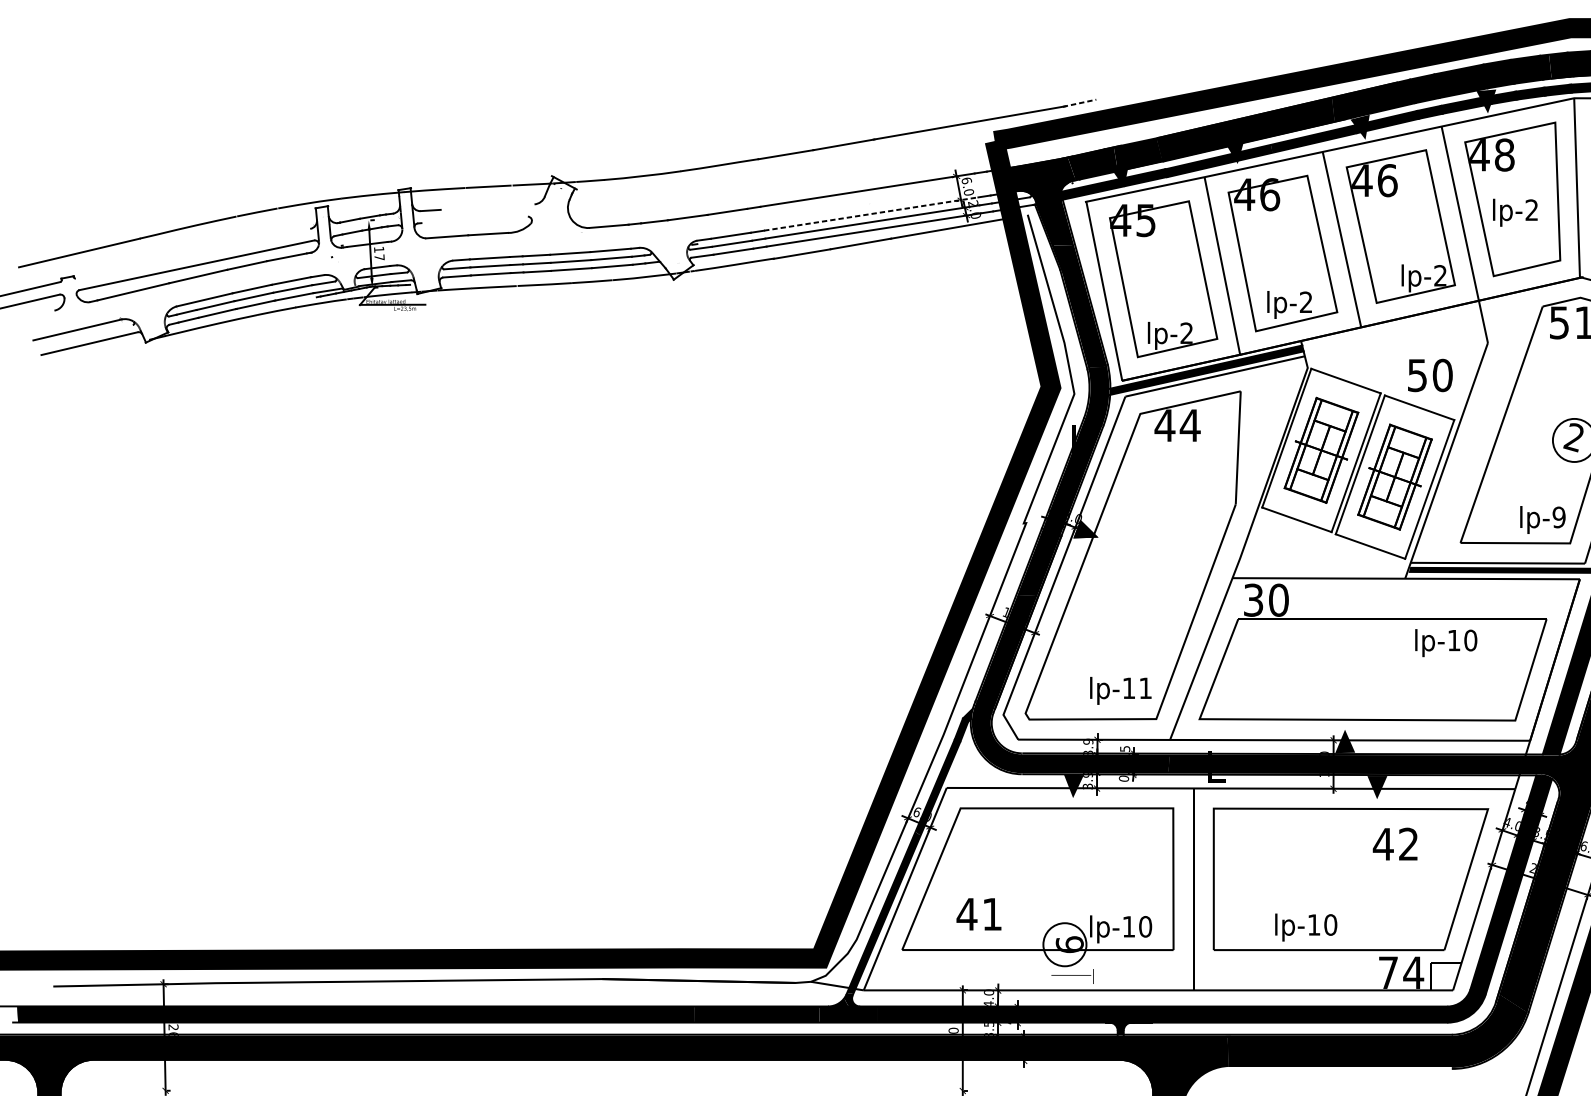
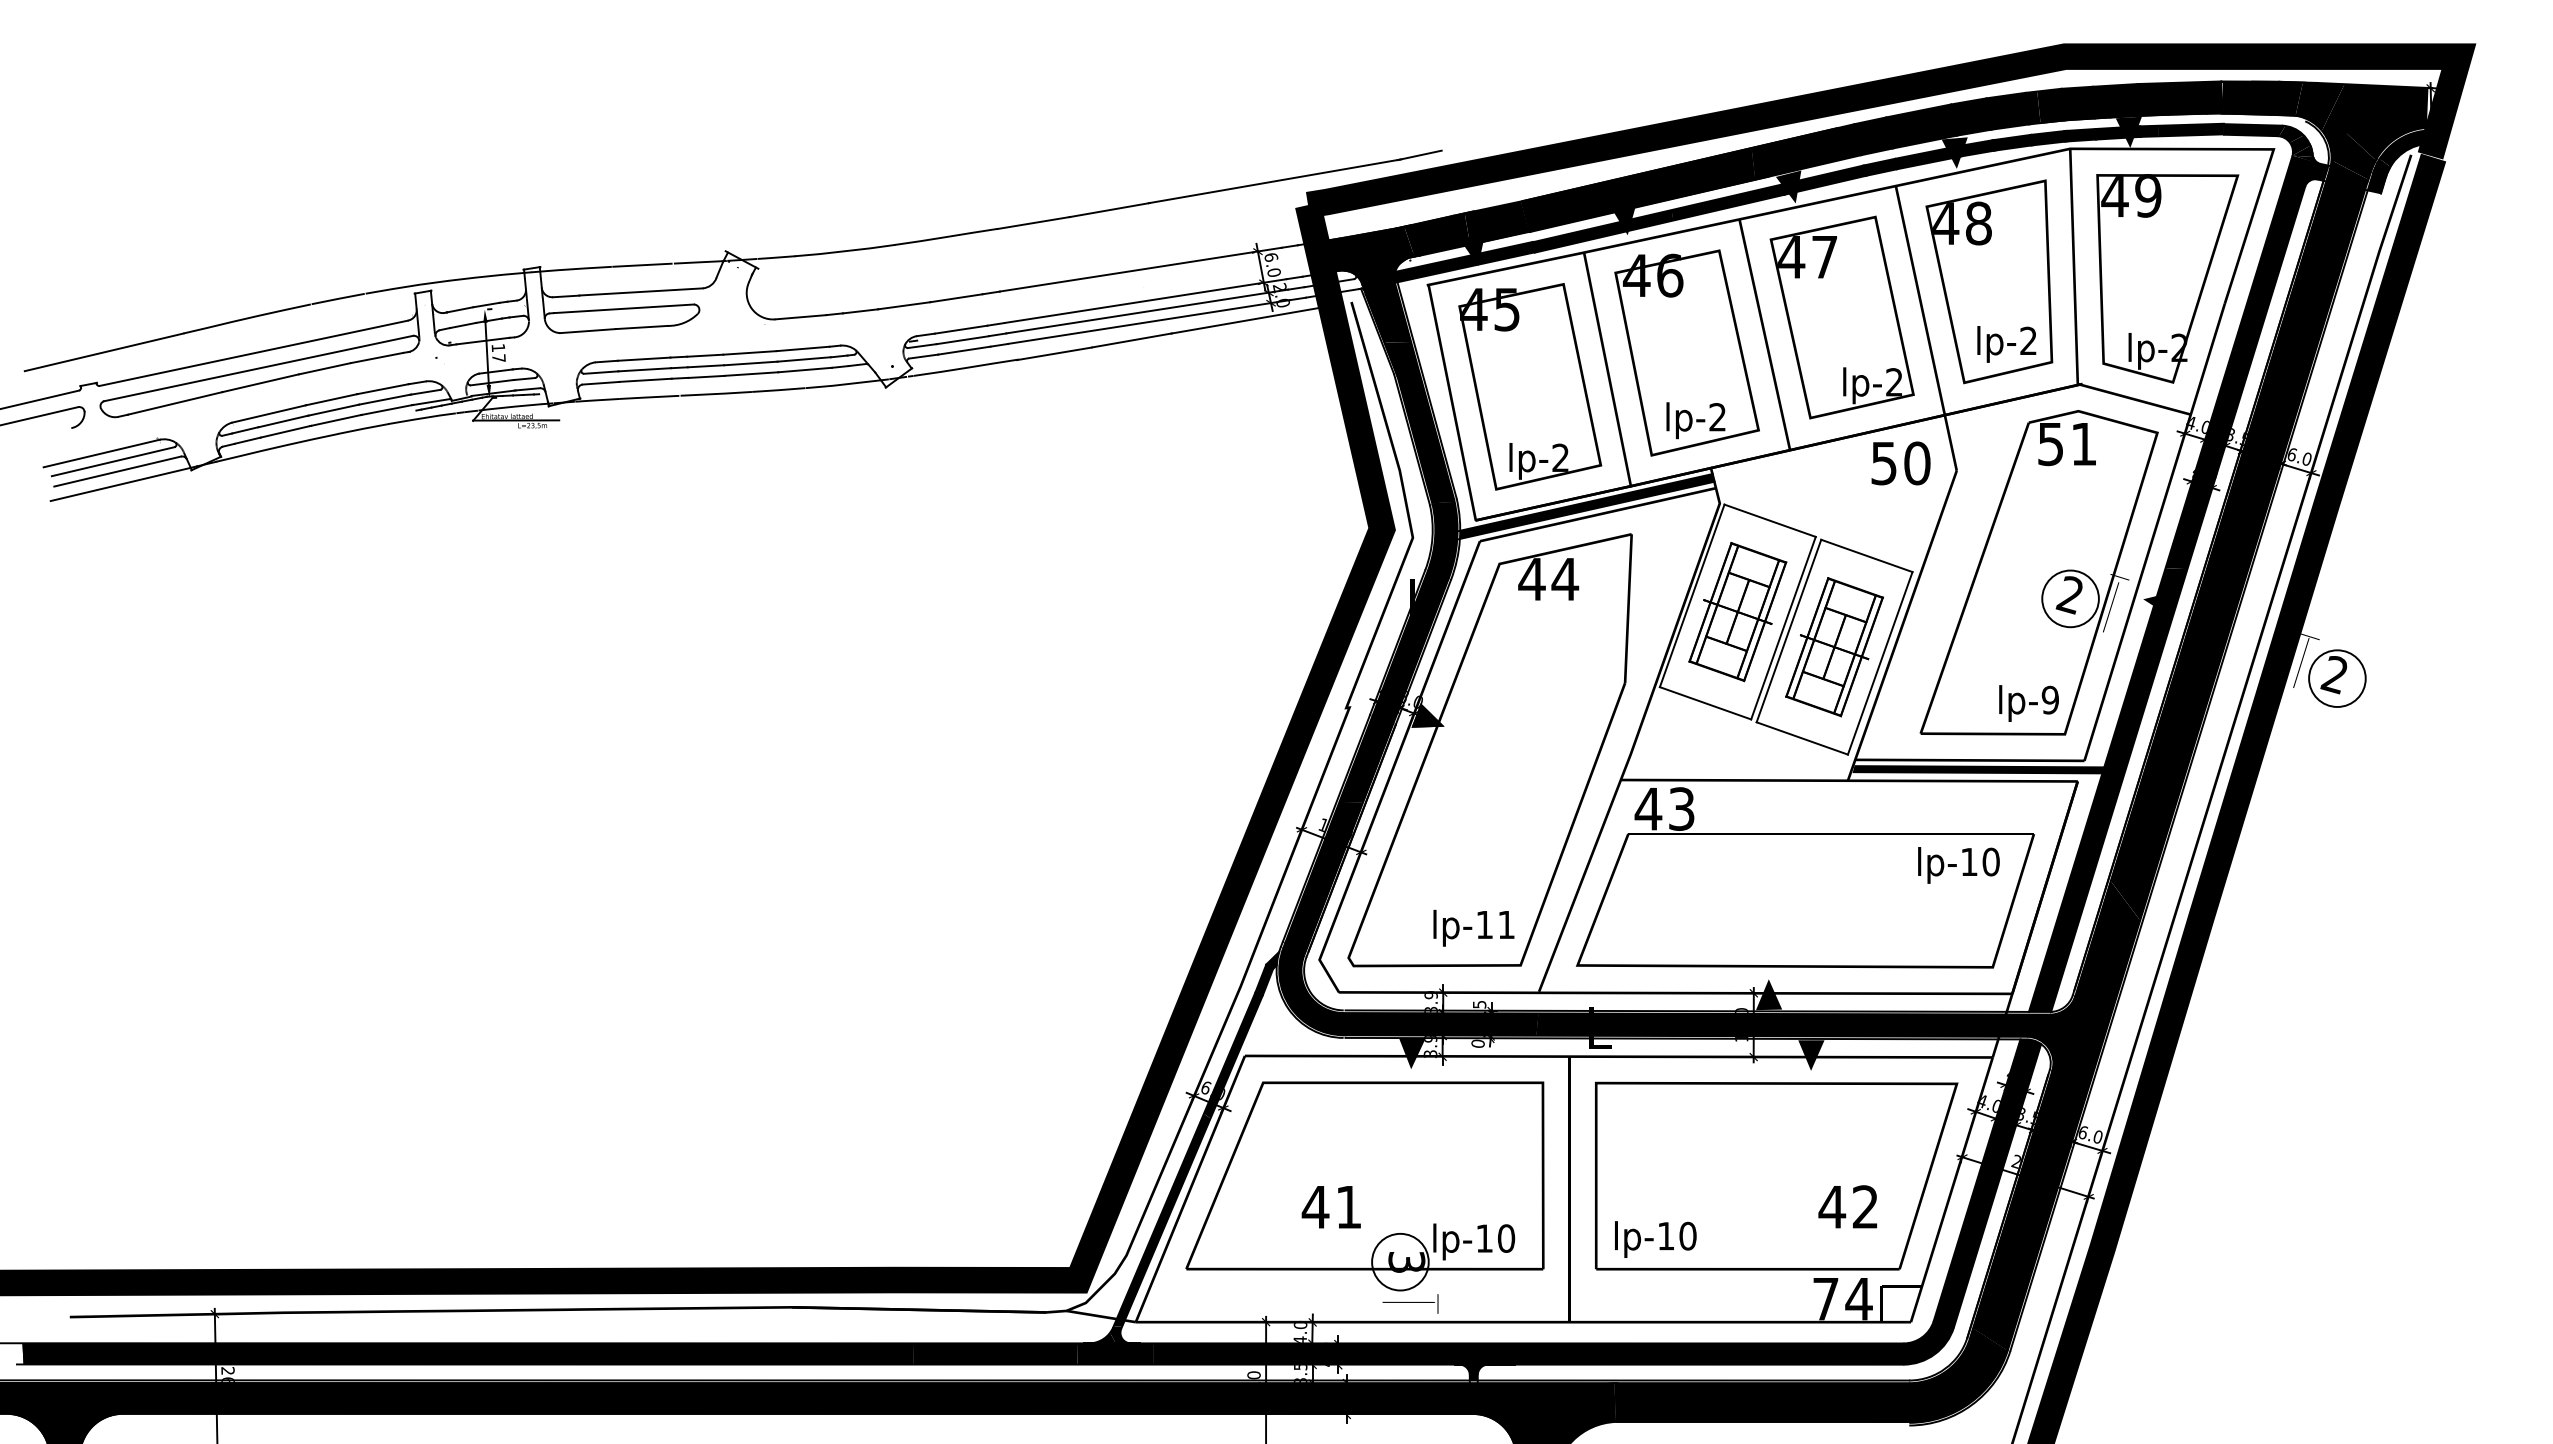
line: (1079, 103) -> (1419, 155), dashed -> solid
text: (1388, 180) -> (1825, 257), 46 -> 47
line: (487, 206) -> (640, 291), added
text: (1515, 212) -> (2006, 344), moved
line: (871, 214) -> (1145, 301), dashed -> solid
line: (474, 219) -> (623, 308), added
line: (192, 253) -> (253, 352), added
line: (85, 335) -> (112, 461), added
line: (94, 352) -> (123, 483), added
text: (1429, 375) -> (1900, 463), moved
text: (1265, 599) -> (1664, 808), 30 -> 43
text: (1445, 643) -> (1958, 865), moved
text: (1394, 843) -> (1847, 1206), moved
text: (978, 914) -> (1330, 1207), moved
text: (1306, 927) -> (1655, 1239), moved
text: (1069, 944) -> (1406, 1261), 9 -> 3

